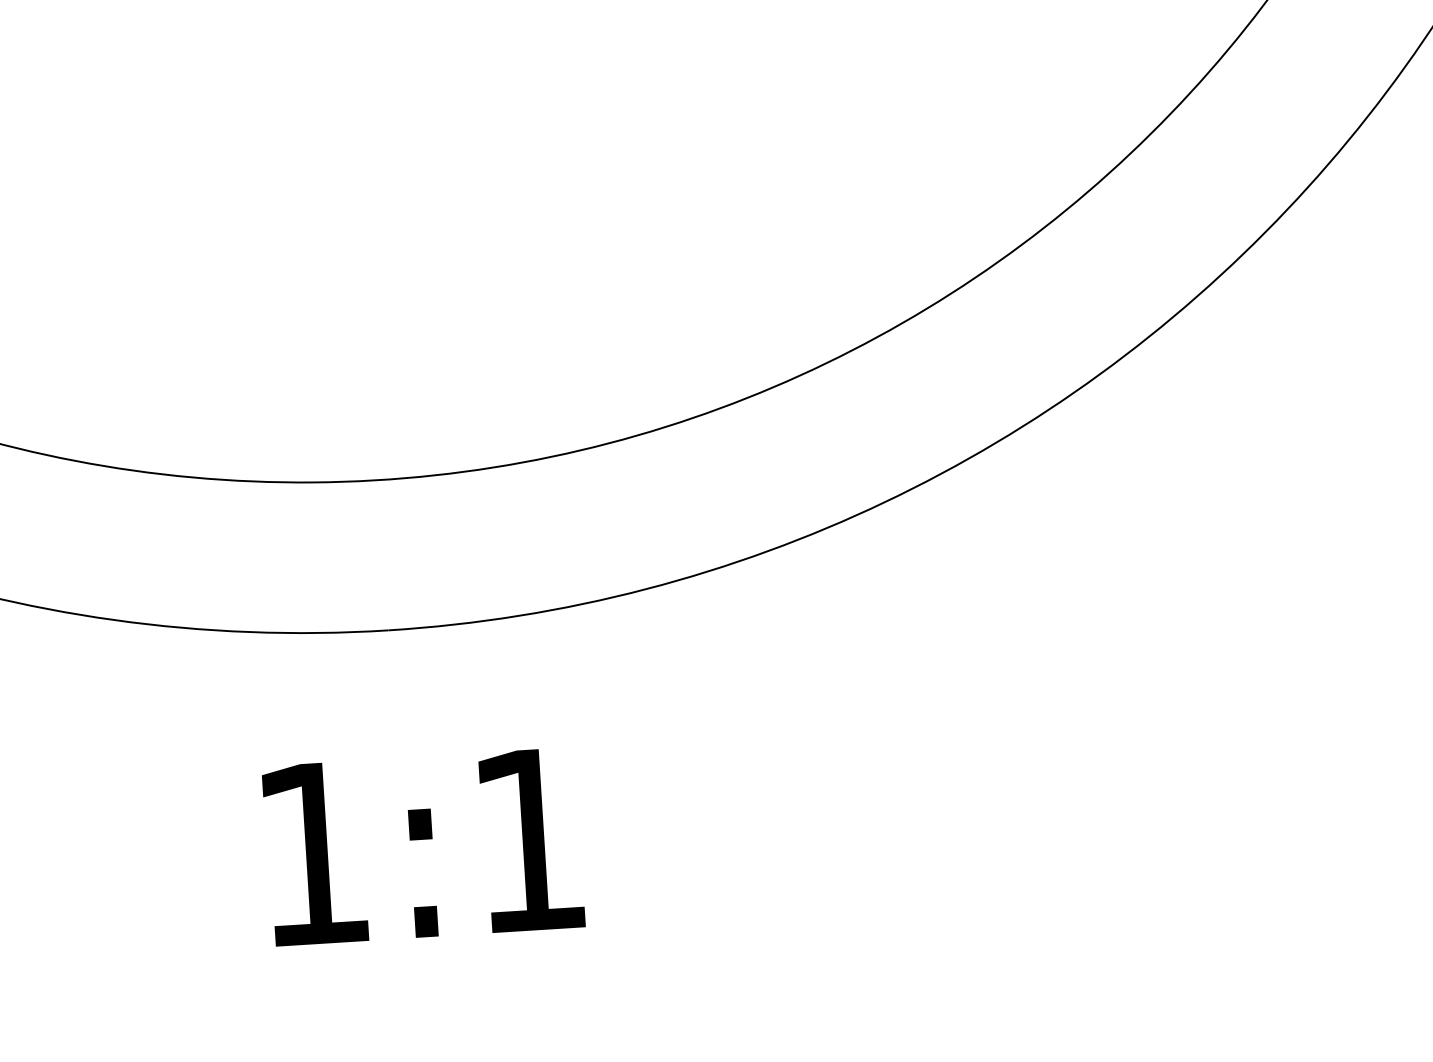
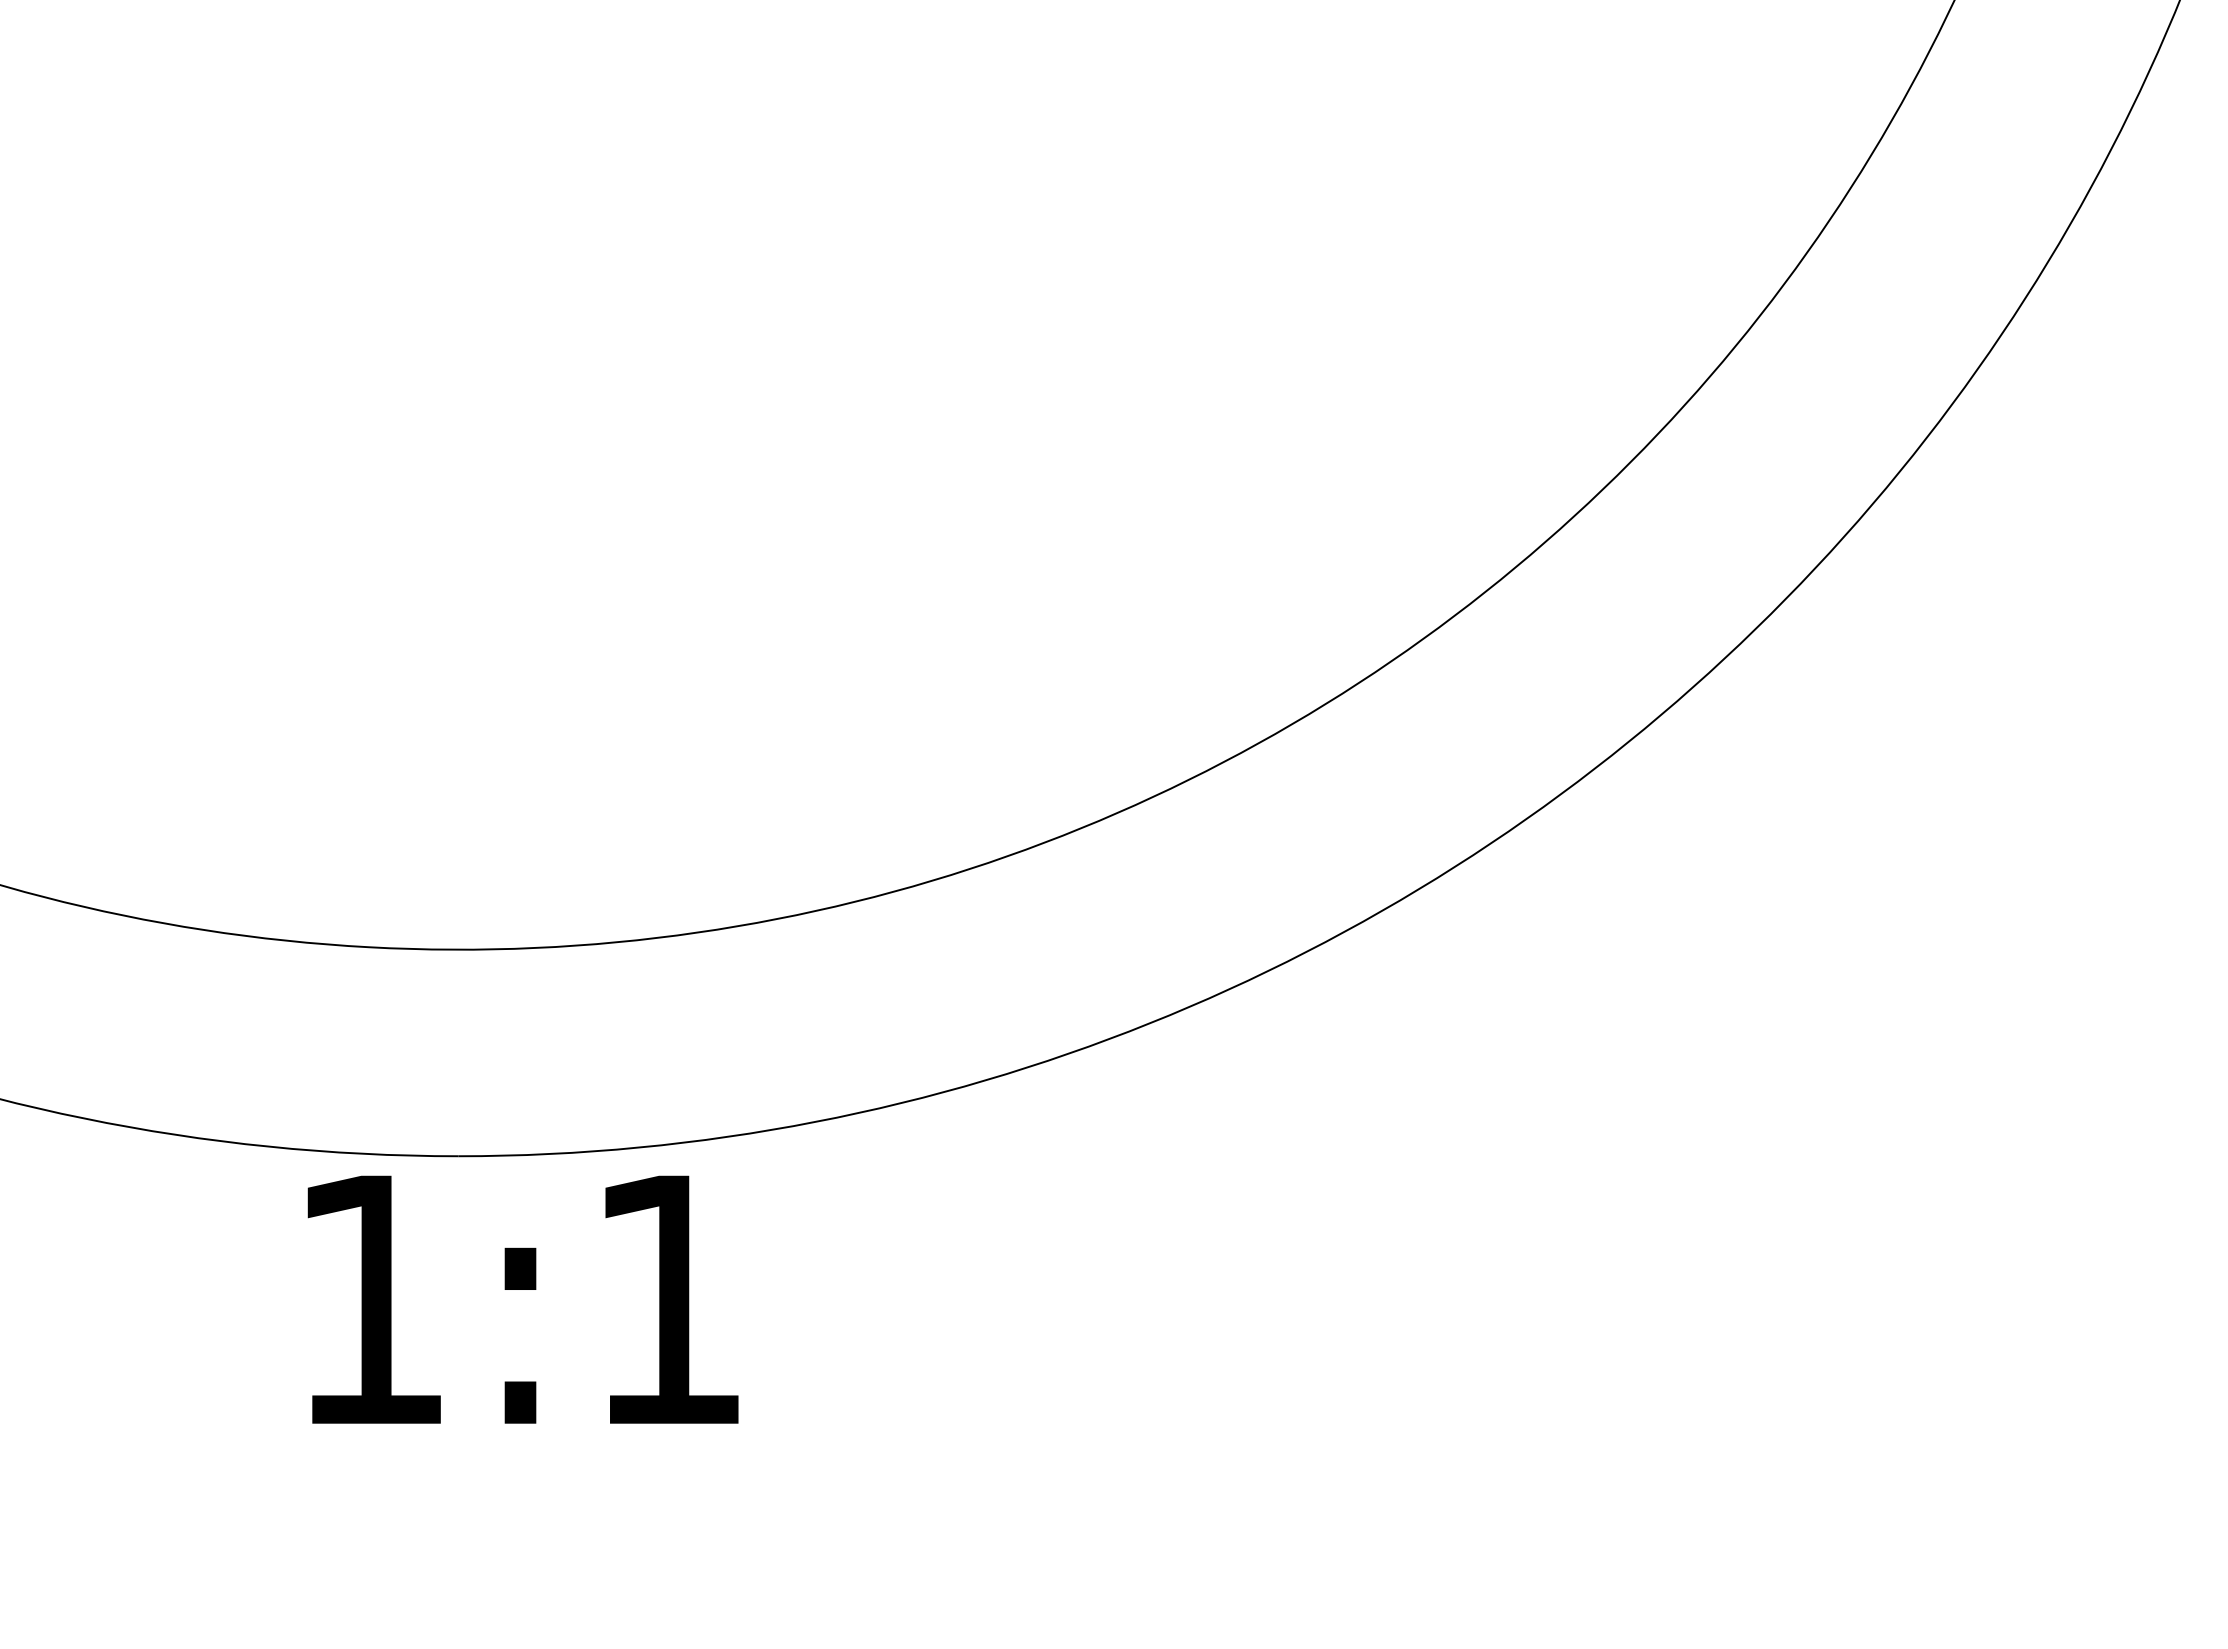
text: (423, 846) -> (522, 1299), moved

